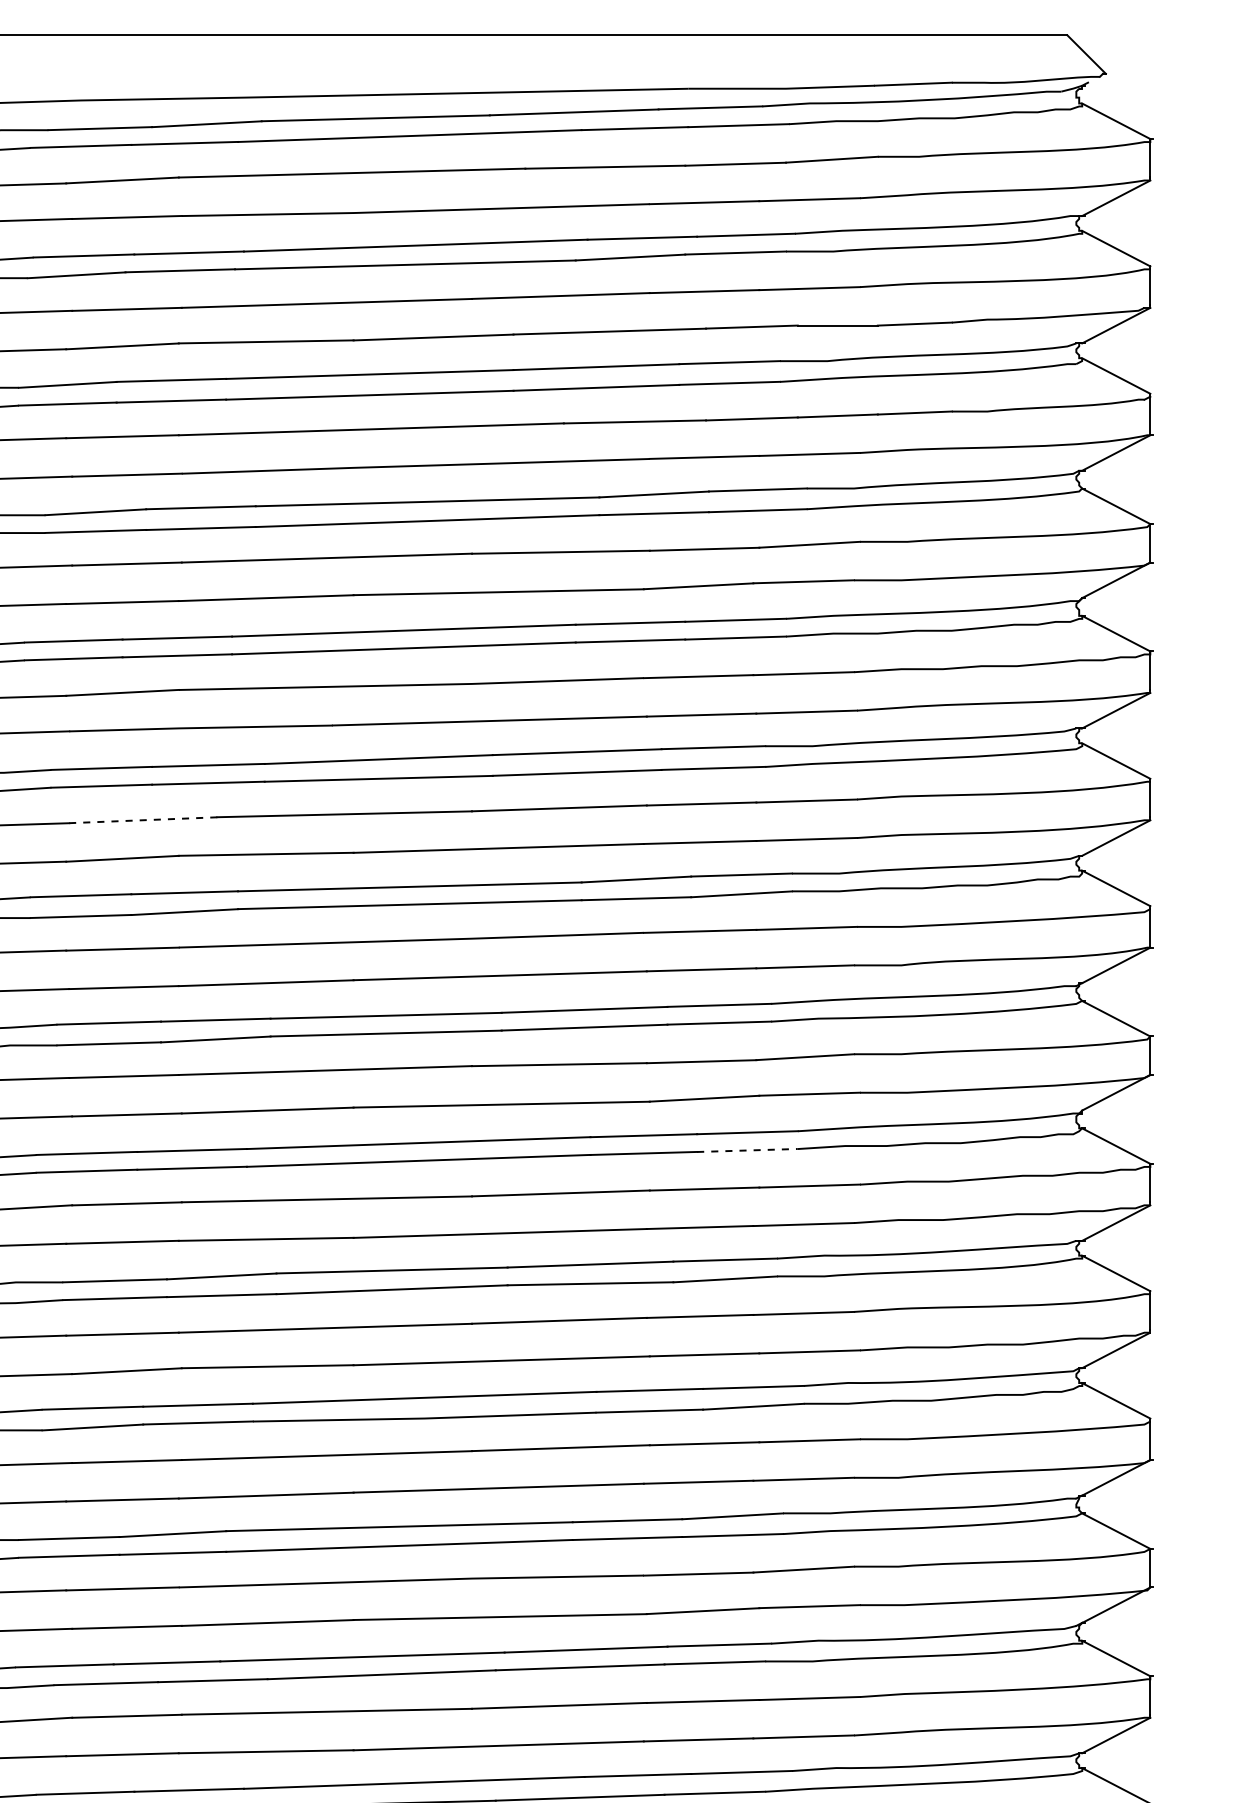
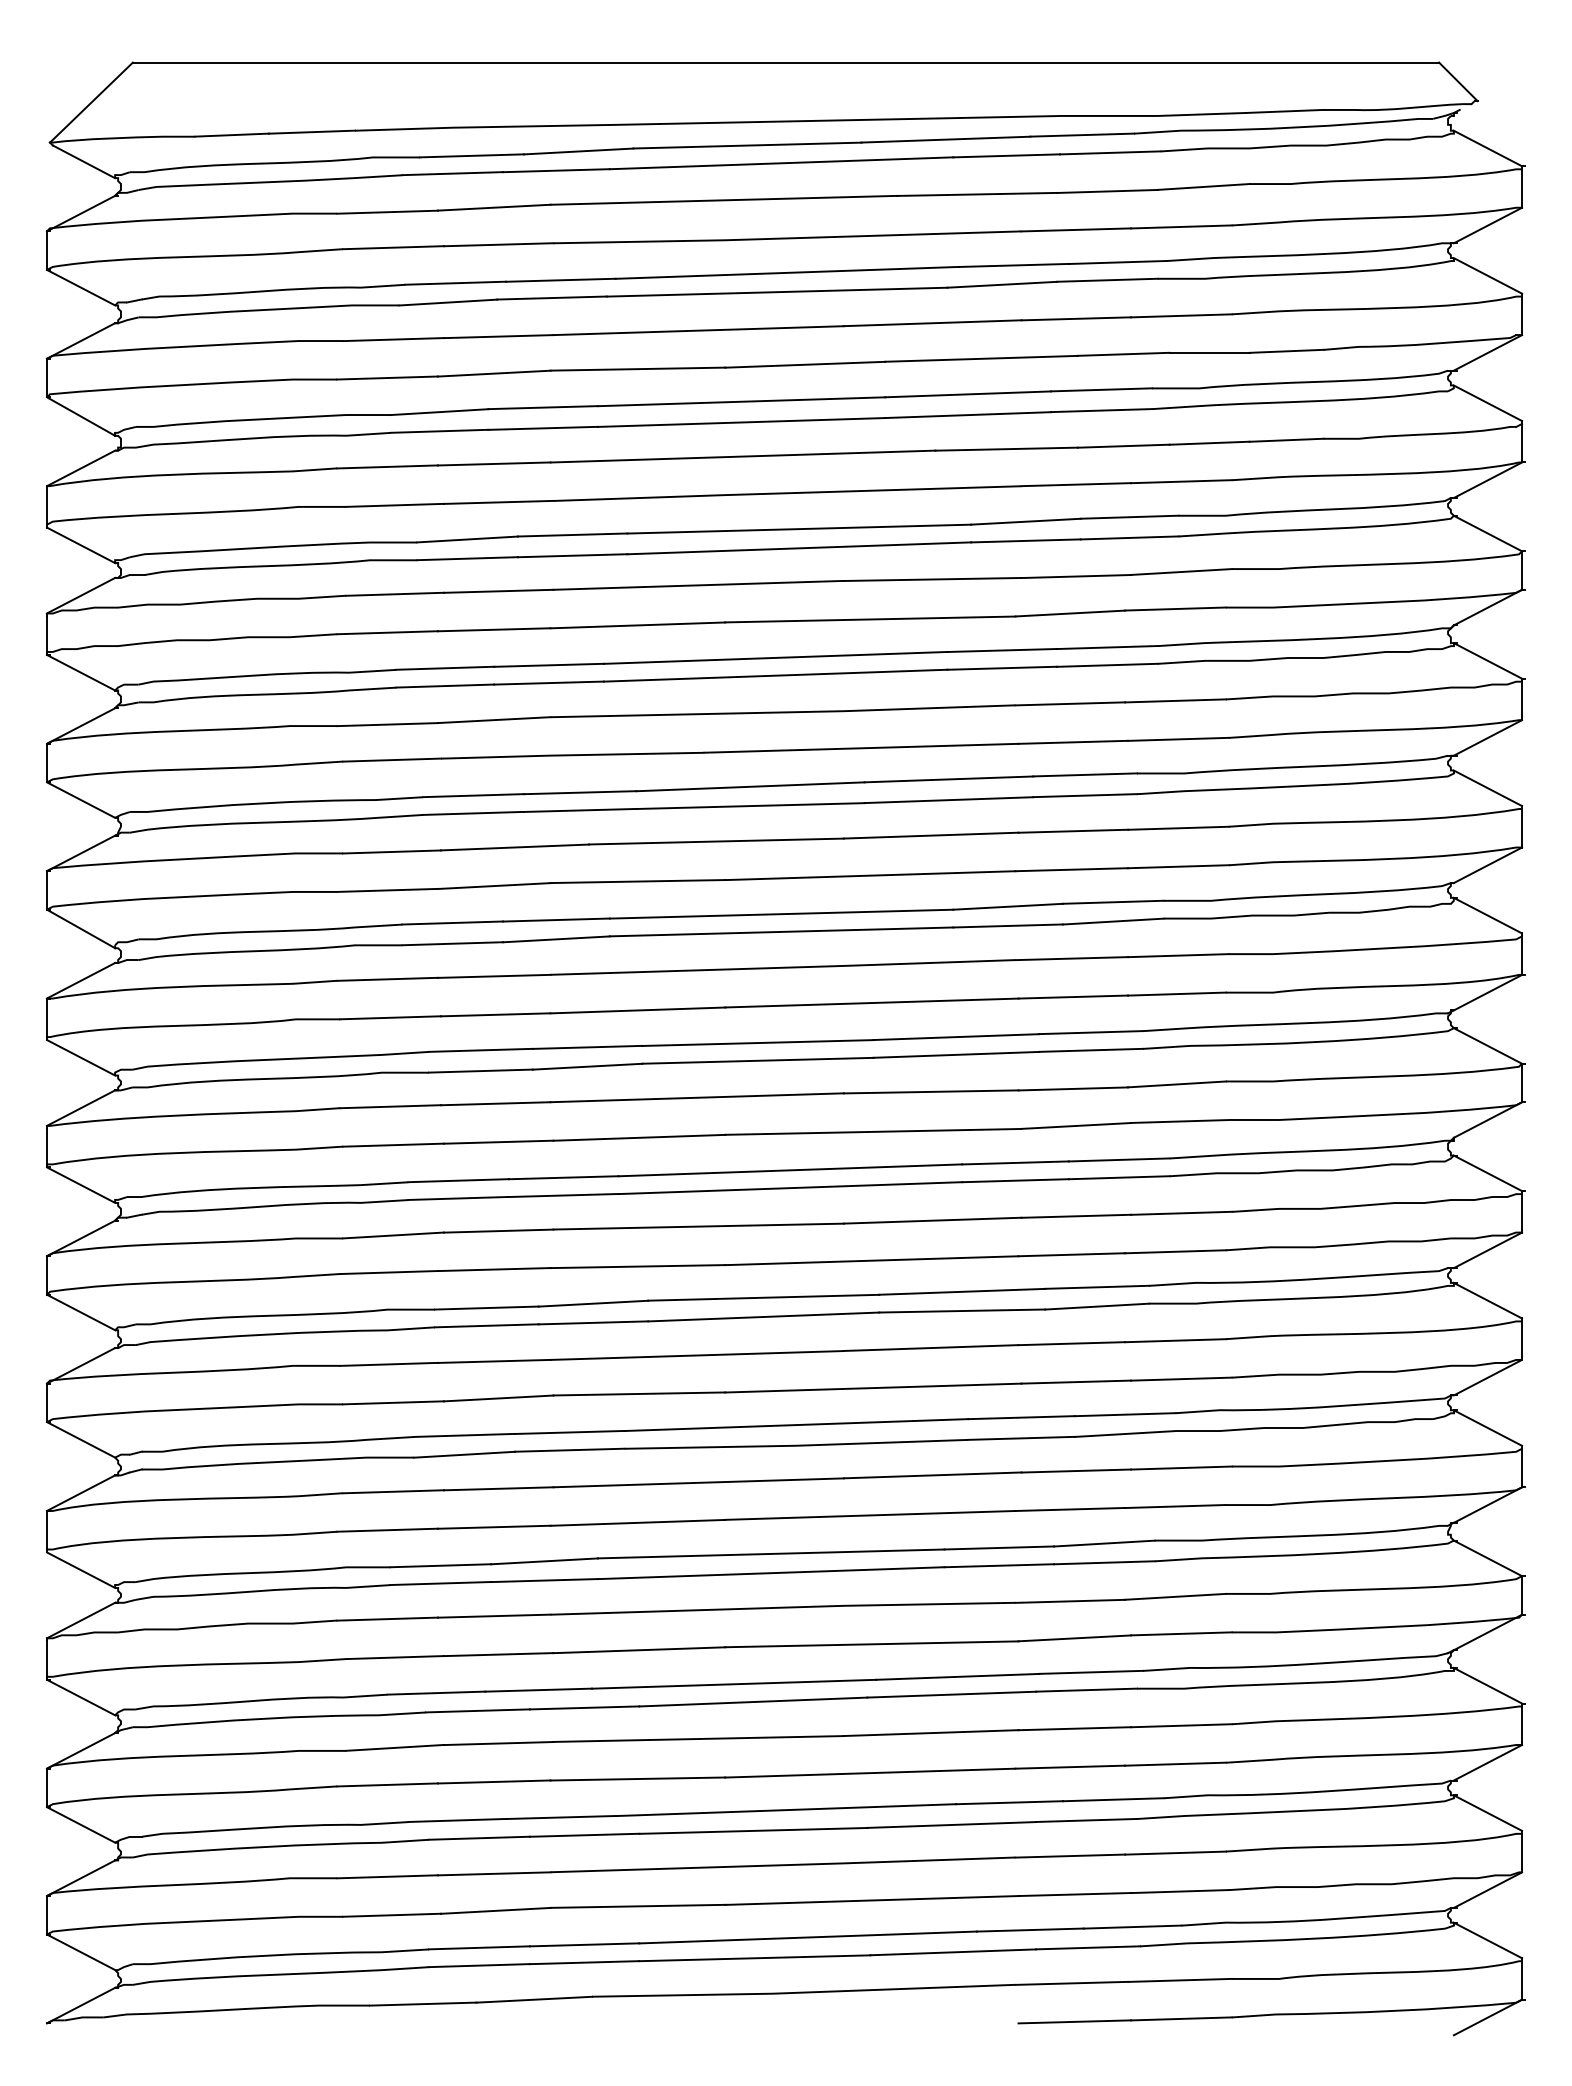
line: (142, 820) -> (514, 847), dashed -> solid
line: (747, 1150) -> (1119, 1177), dashed -> solid

